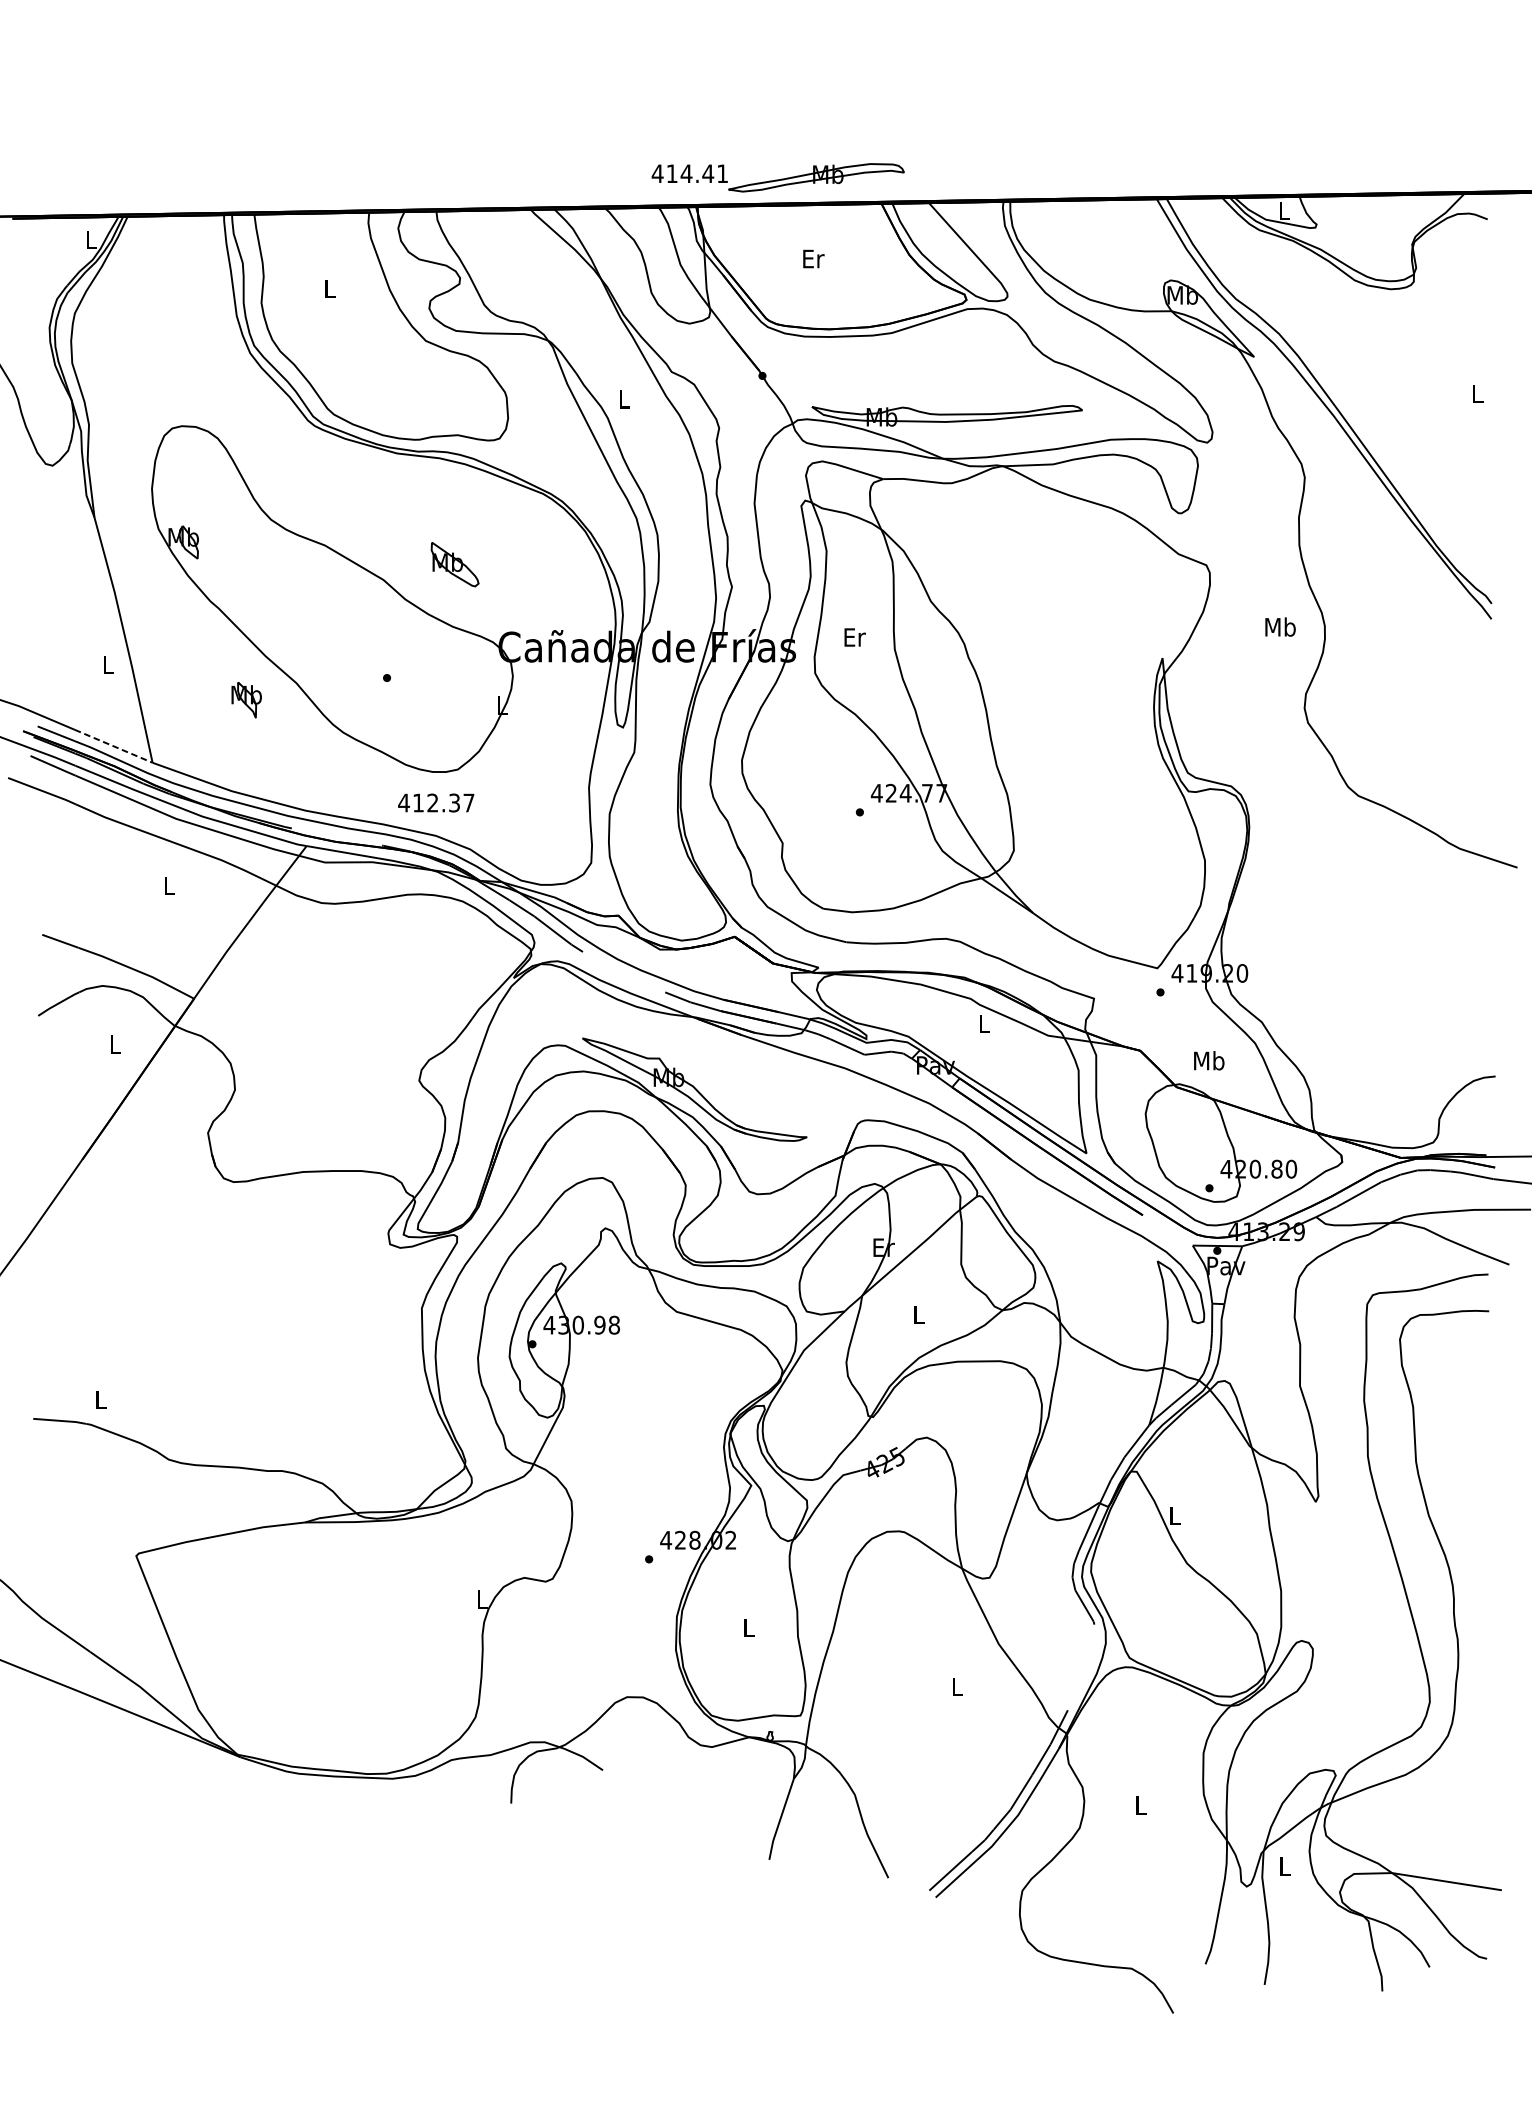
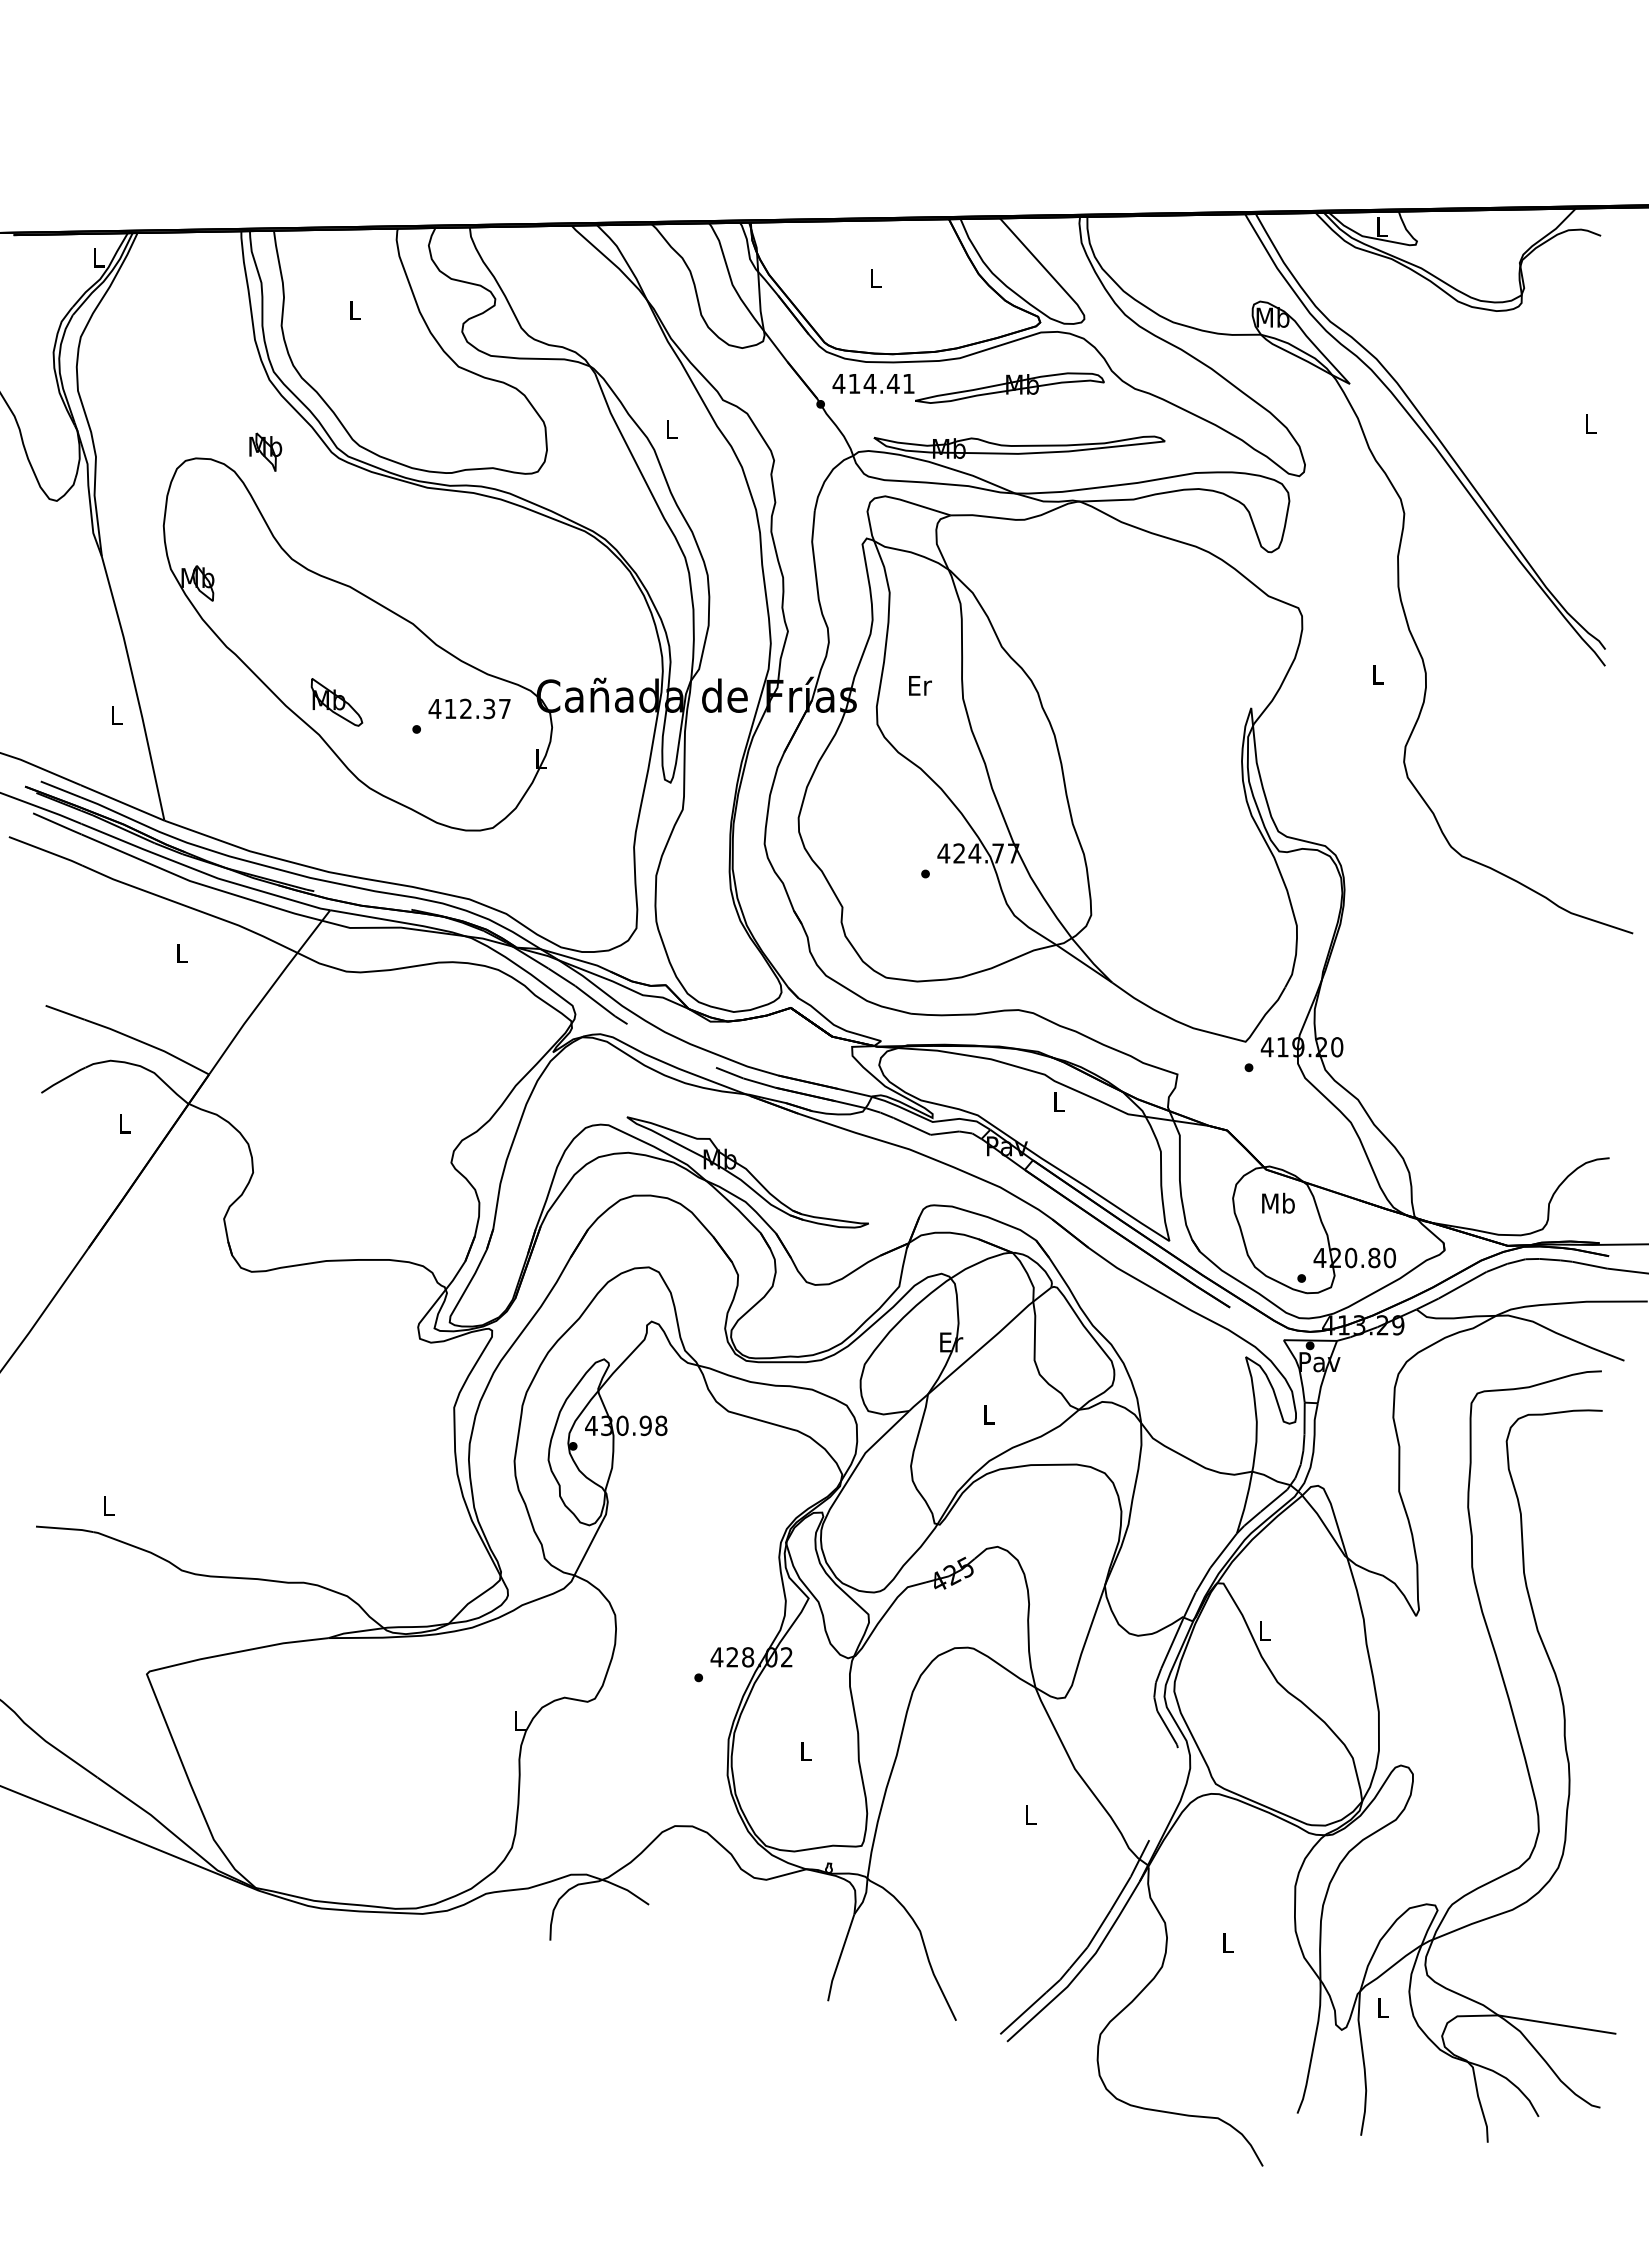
part: (778, 177) -> (968, 387), moved
text: (813, 258) -> (875, 278), Er -> L
part: (454, 564) -> (336, 702), moved
text: (1279, 626) -> (1377, 674), Mb -> L
part: (246, 699) -> (265, 451), moved
line: (114, 746) -> (123, 803), dashed -> solid
text: (436, 802) -> (469, 708), moved
text: (1209, 1060) -> (1278, 1202), moved

